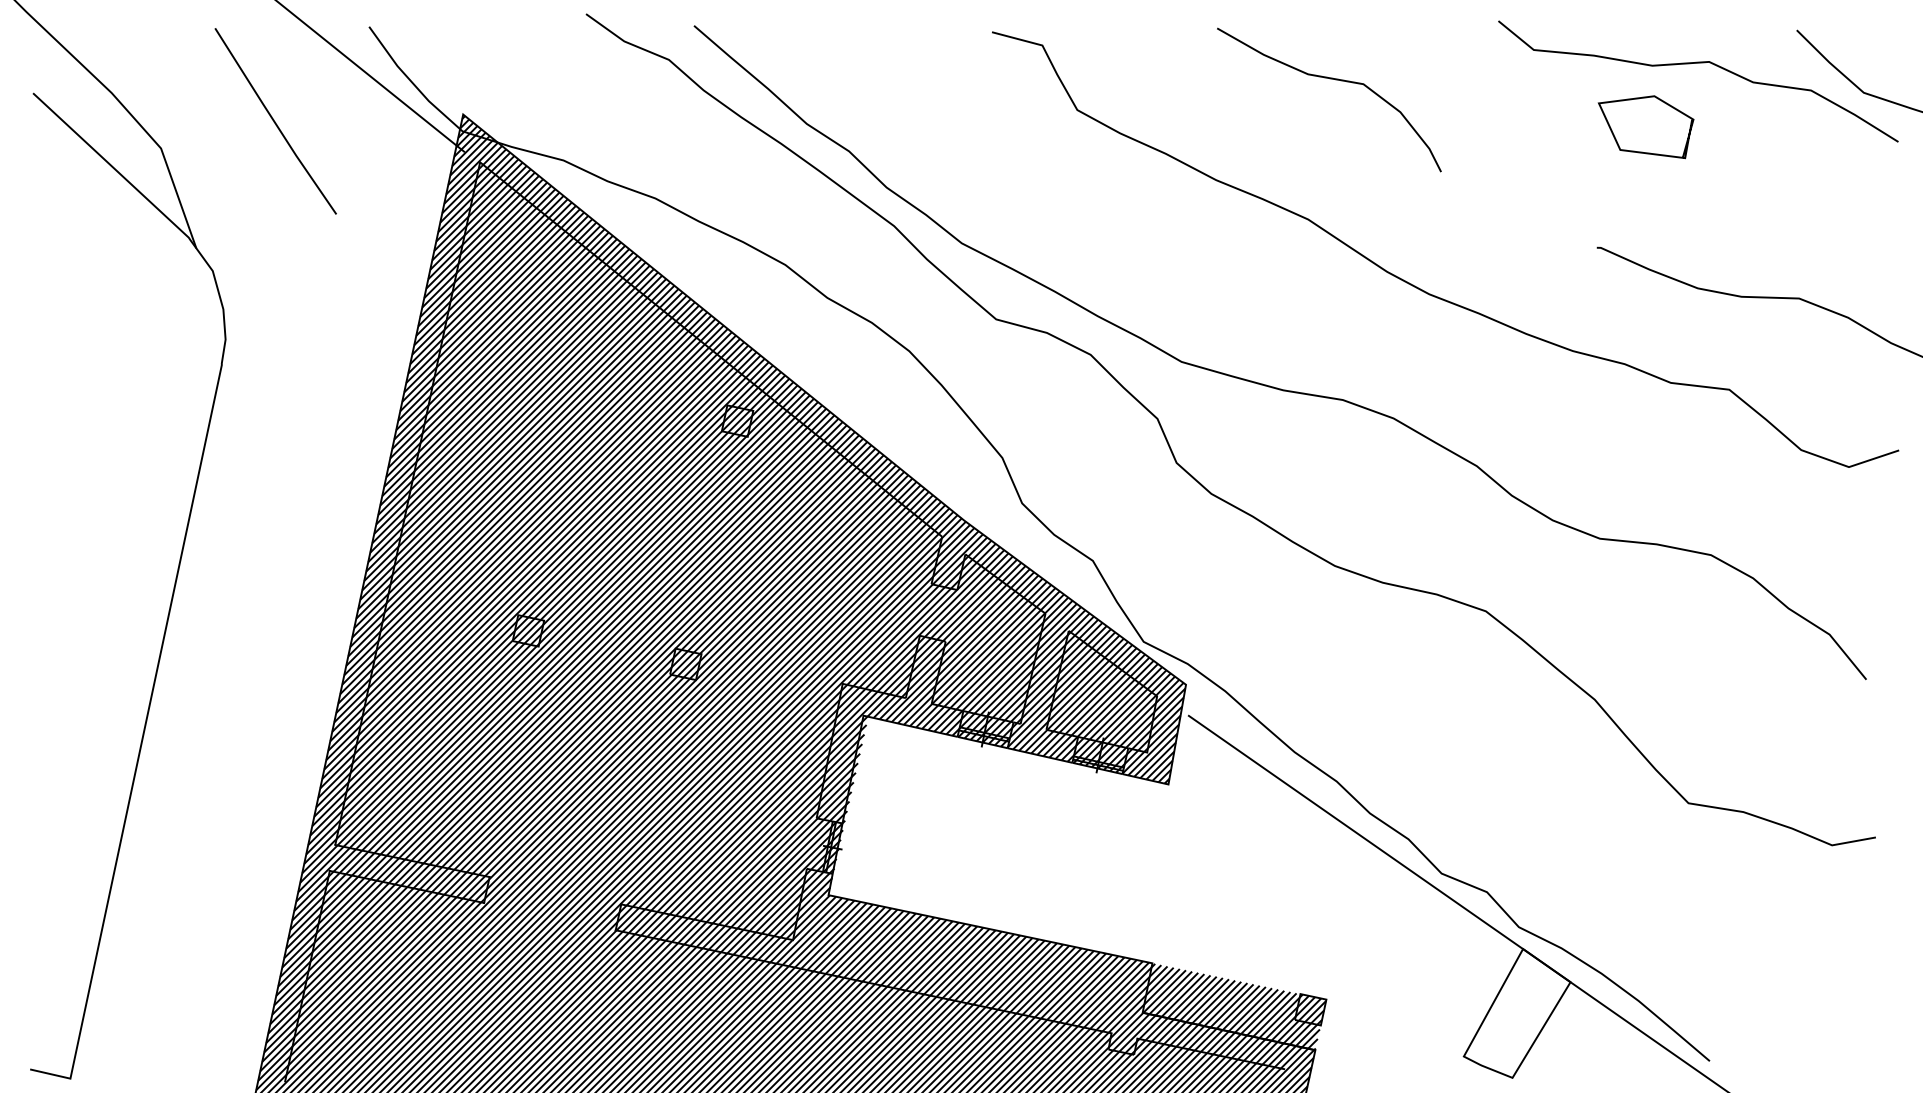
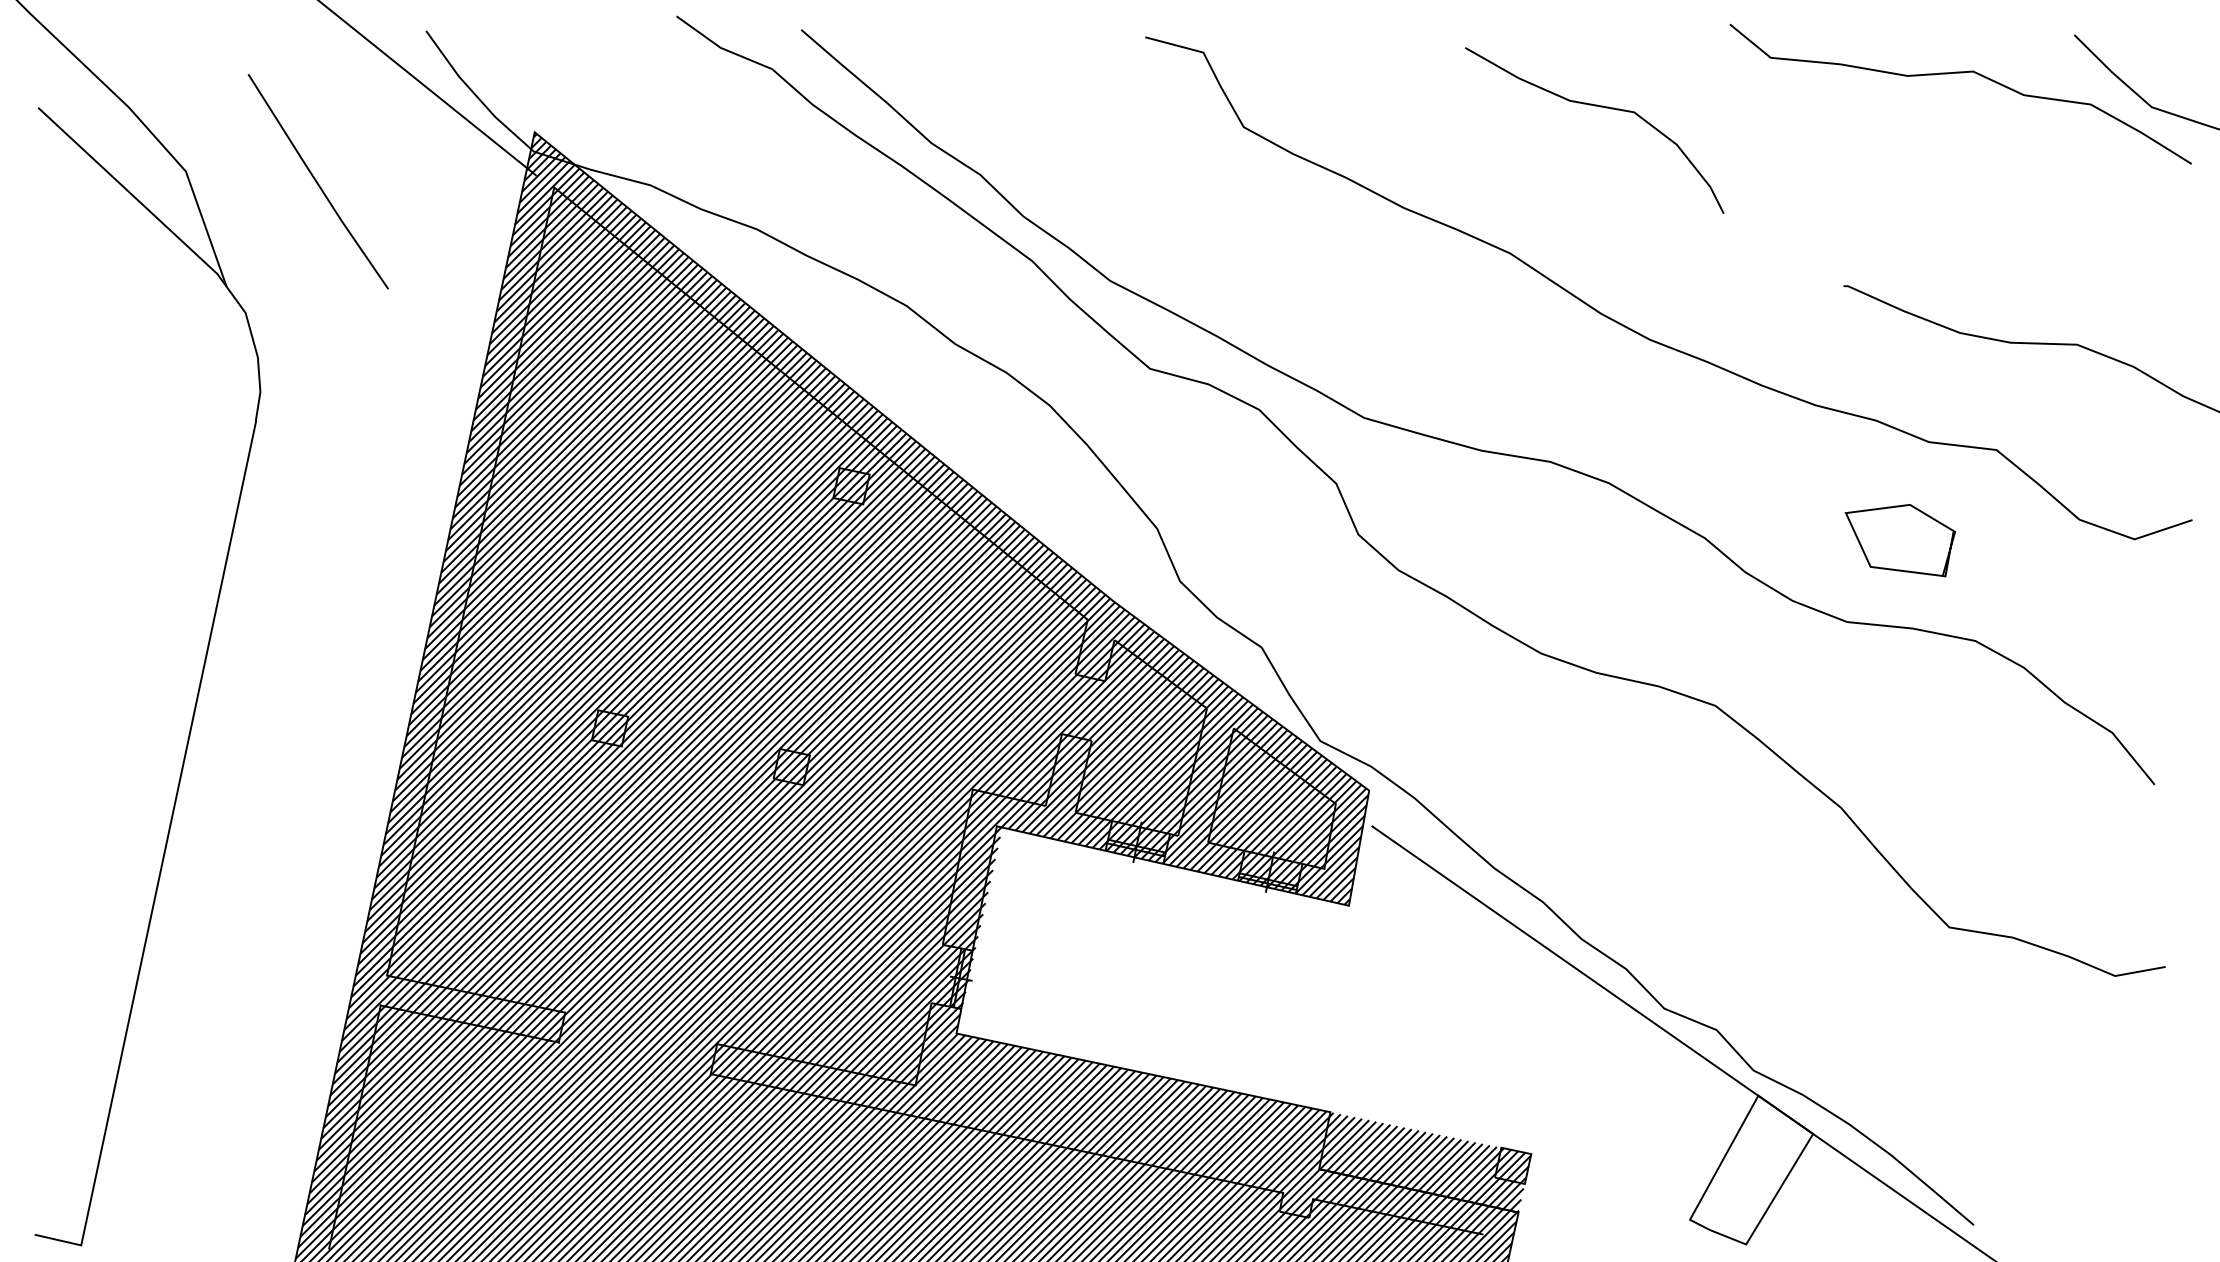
curve: (1335, 80) -> (1601, 108), moved
line: (275, 121) -> (318, 181), moved
curve: (1642, 151) -> (1896, 568), moved

